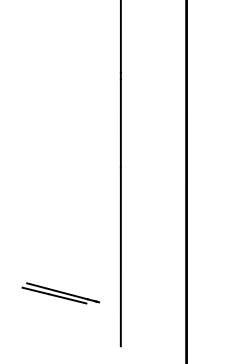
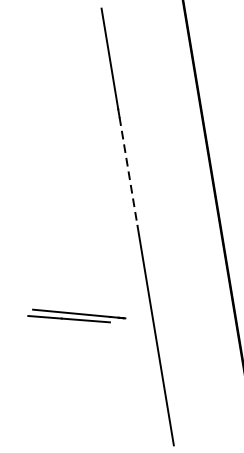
line: (120, 124) -> (128, 172), solid -> dashed
part: (60, 293) -> (76, 315), moved

